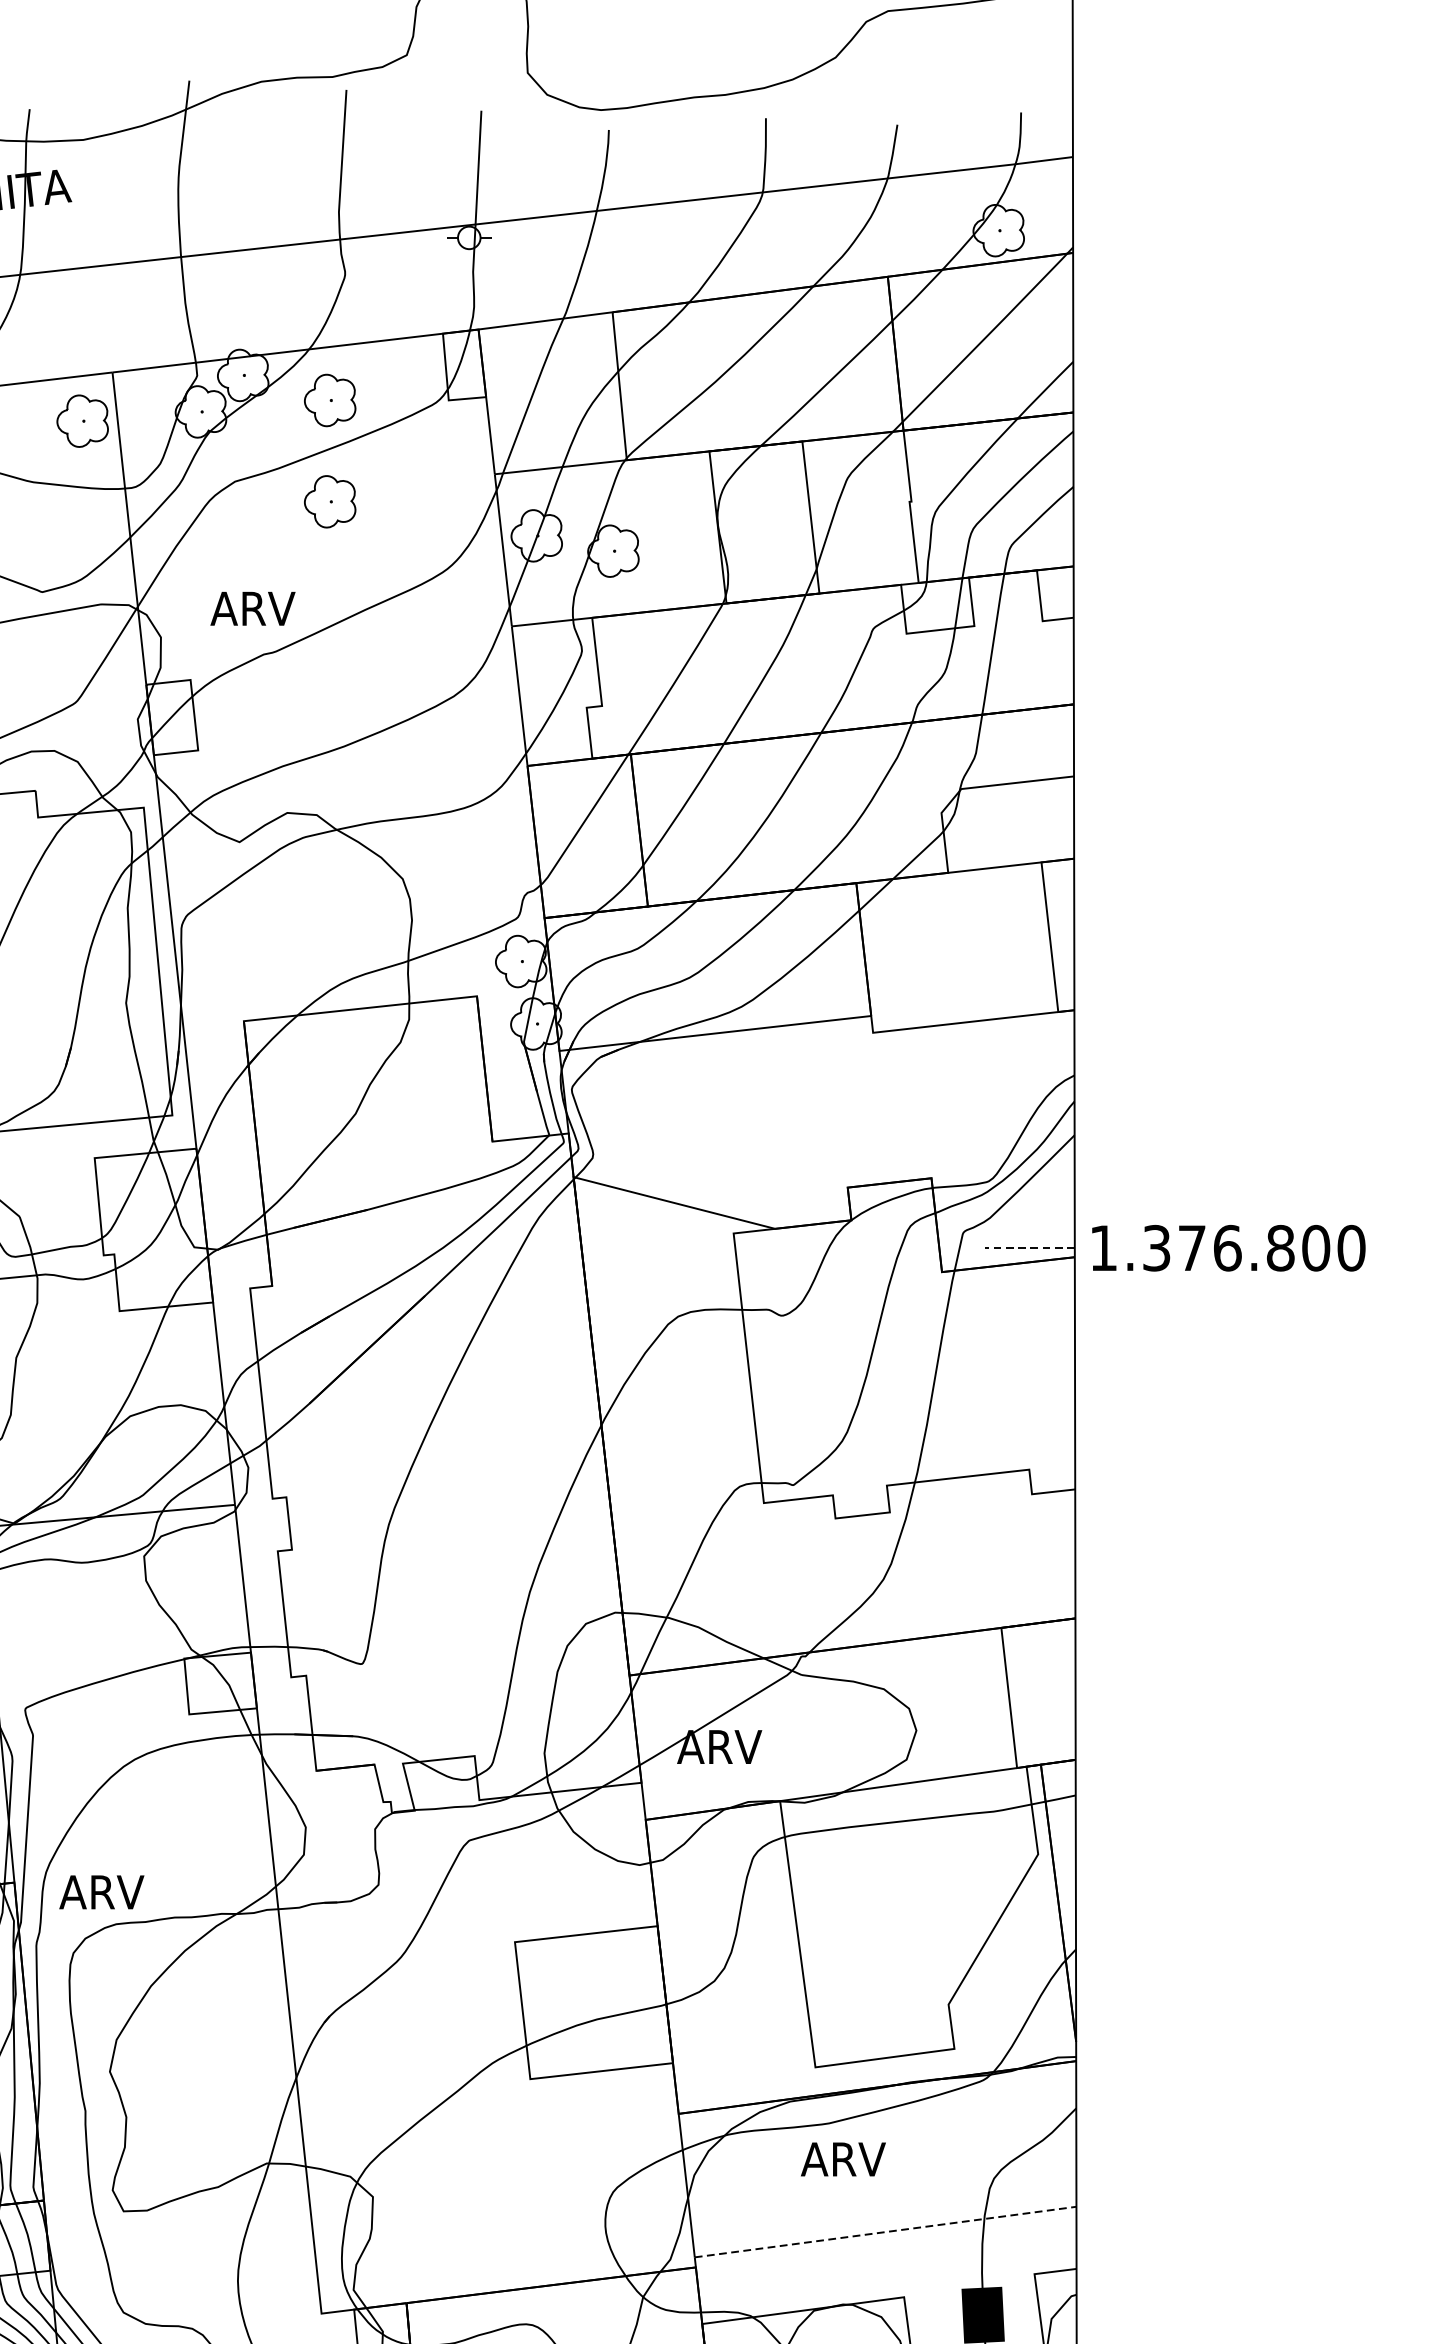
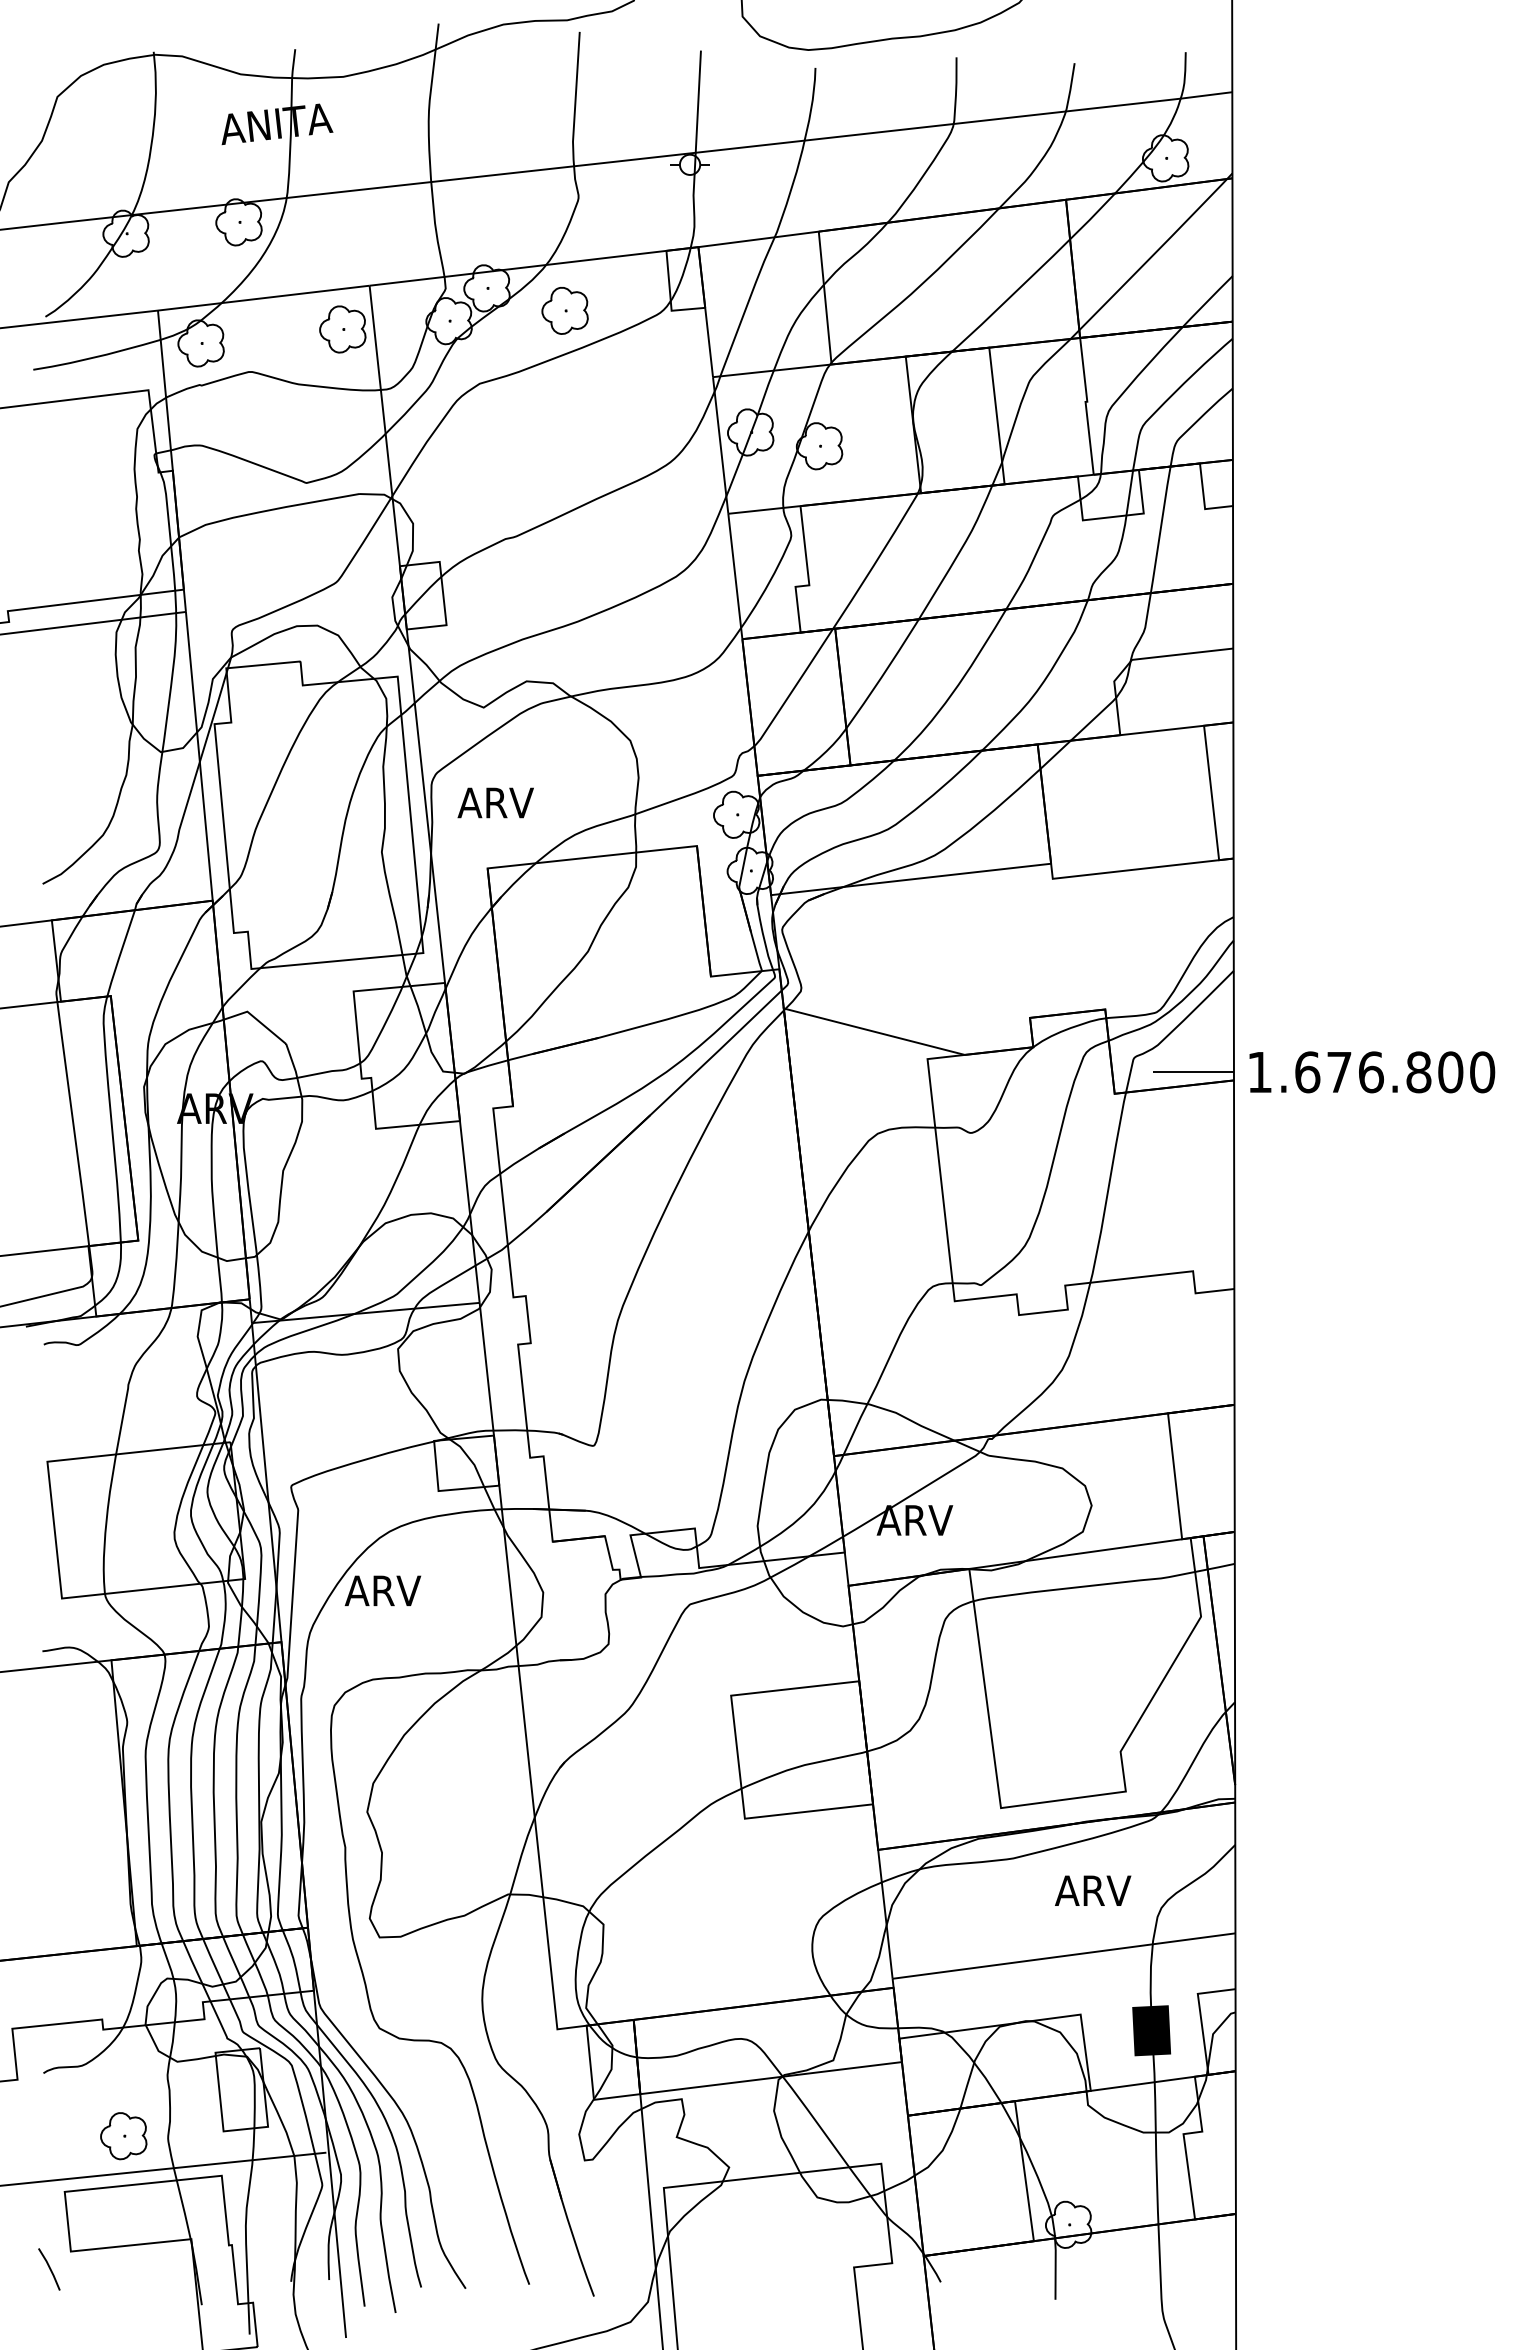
part: (329, 501) -> (564, 401), removed
text: (252, 608) -> (495, 802), moved
line: (1029, 1248) -> (1193, 1072), dashed -> solid
text: (1156, 1248) -> (1307, 1072), 1.376.800 -> 1.676.800
text: (101, 1891) -> (382, 1590), moved
text: (843, 2159) -> (1093, 1890), moved
line: (886, 2232) -> (1064, 1956), dashed -> solid

